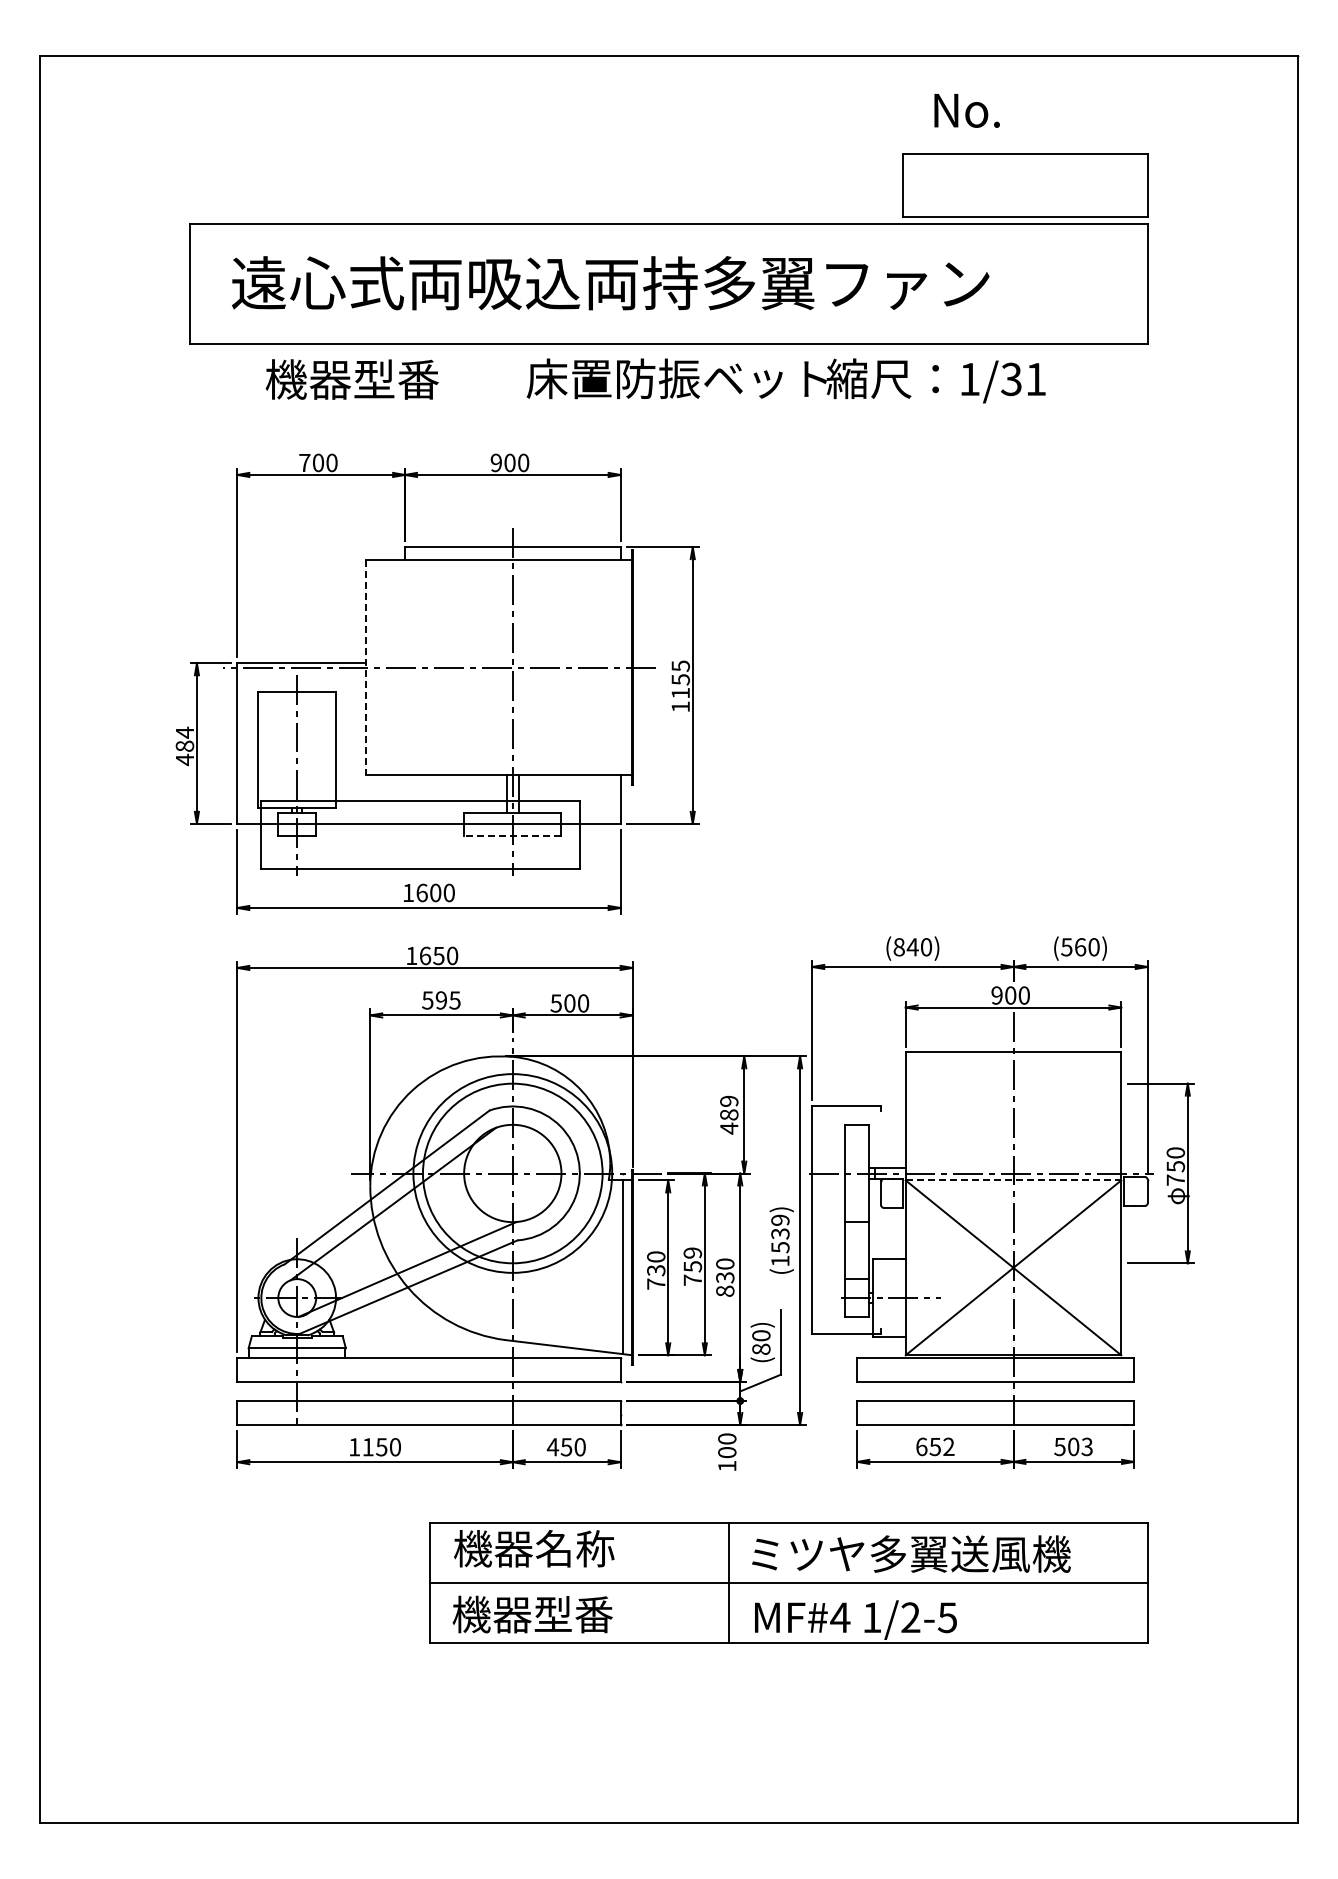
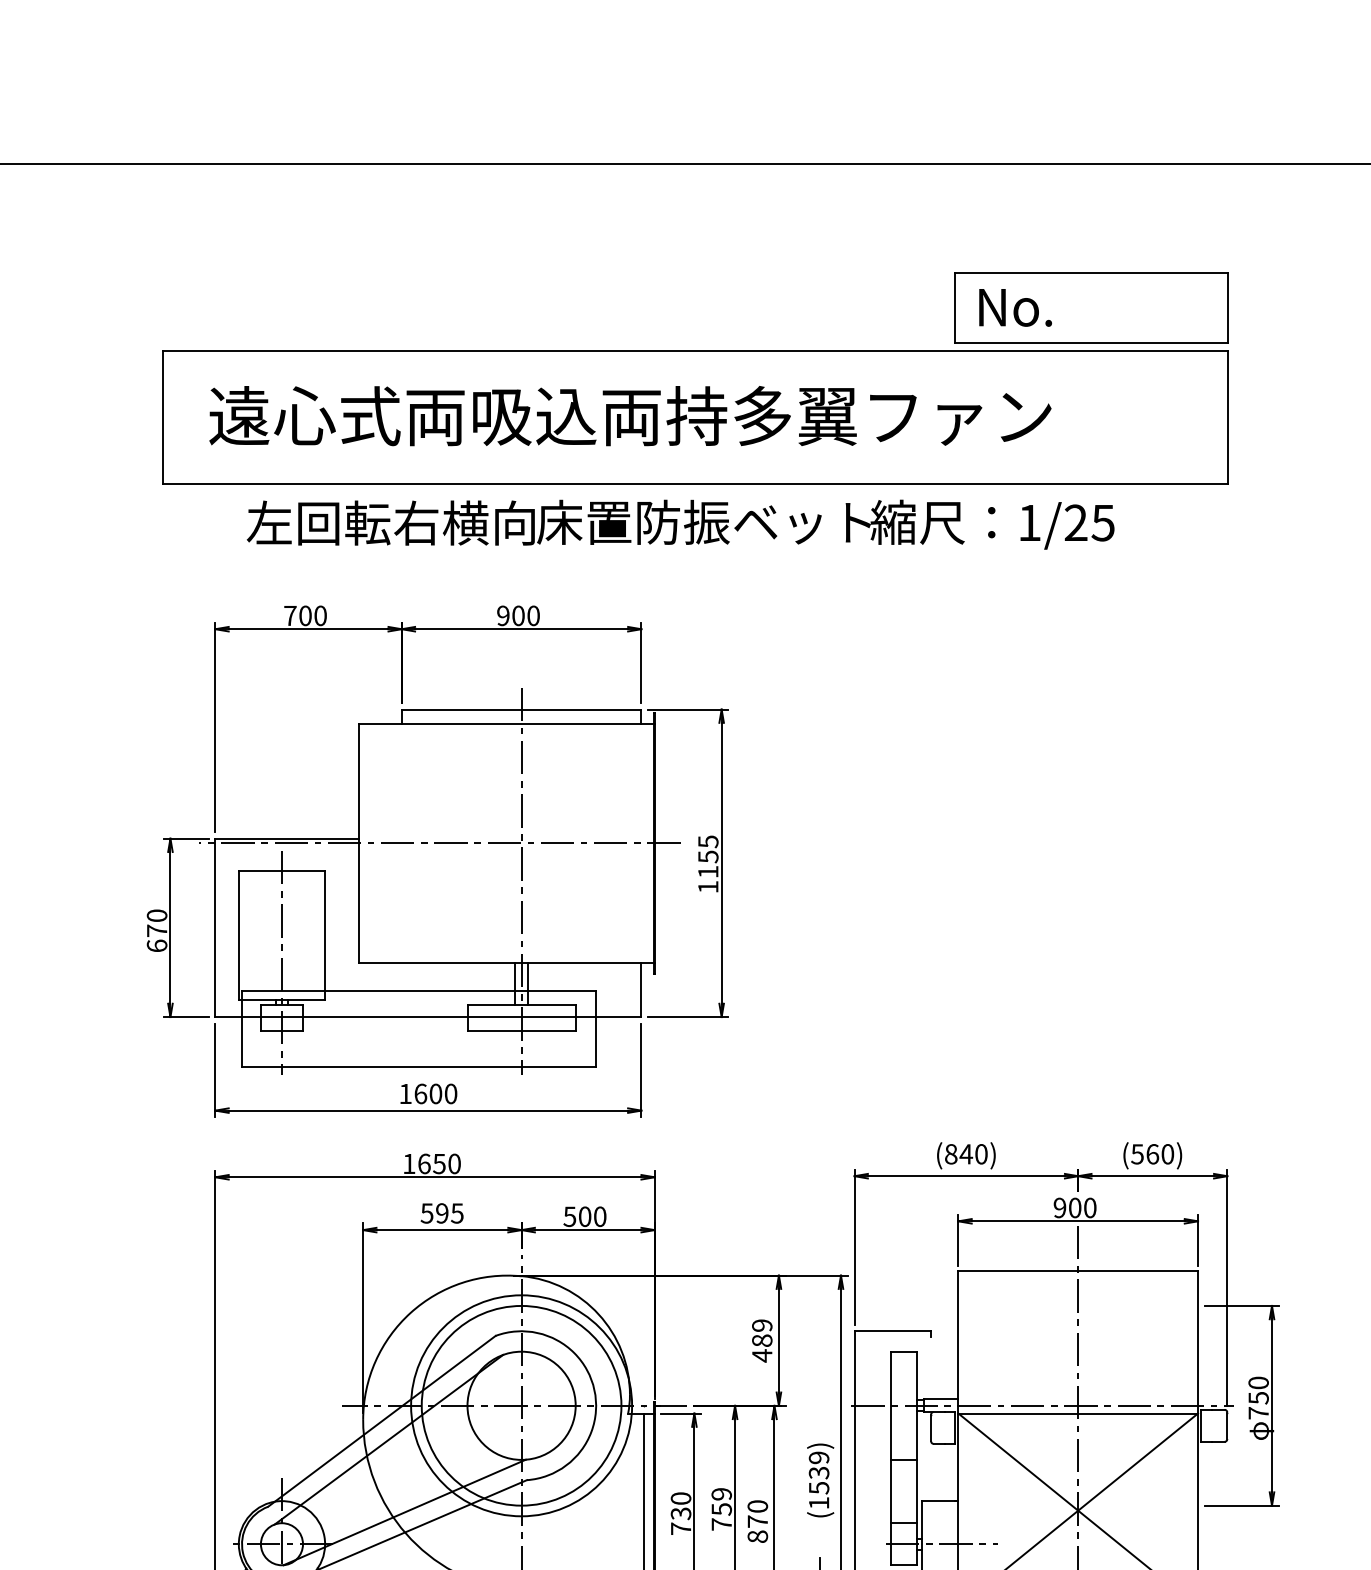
text: (966, 110) -> (1014, 307), moved
text: (394, 379) -> (390, 523), 機器型番 -> 左回転右横向
text: (1023, 379) -> (1089, 523), 1/31 -> 1/25
line: (366, 667) -> (358, 843), dashed -> solid
text: (184, 746) -> (156, 931), 484 -> 670
line: (512, 836) -> (521, 1031), dashed -> solid
line: (1013, 1180) -> (1078, 1413), dashed -> solid
text: (725, 1277) -> (758, 1521), 830 -> 870

